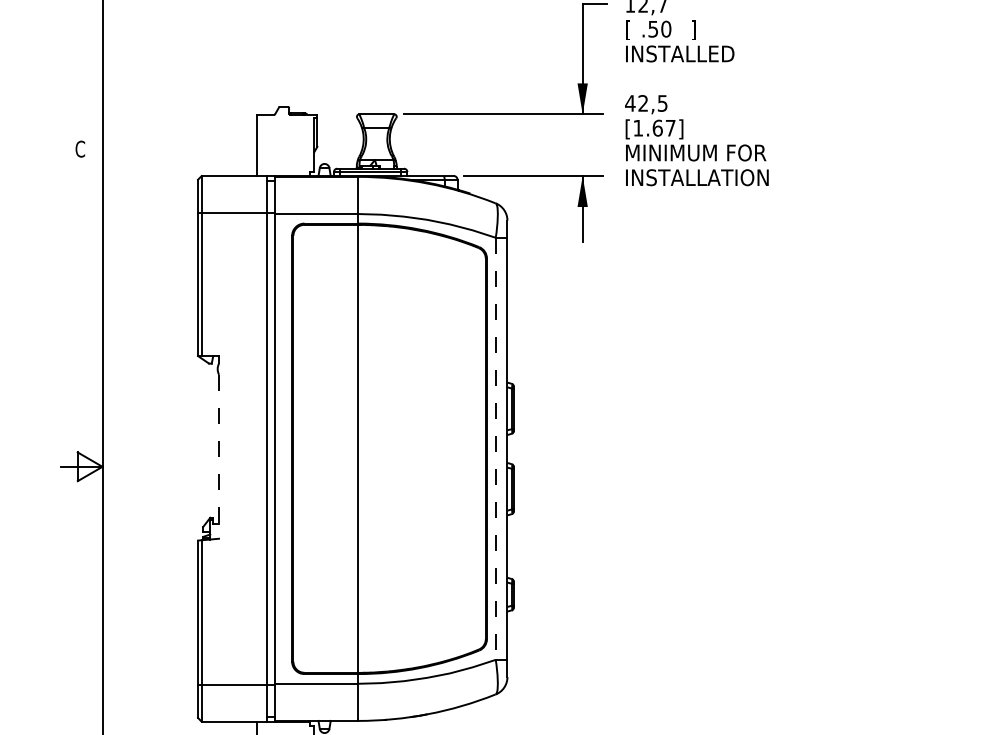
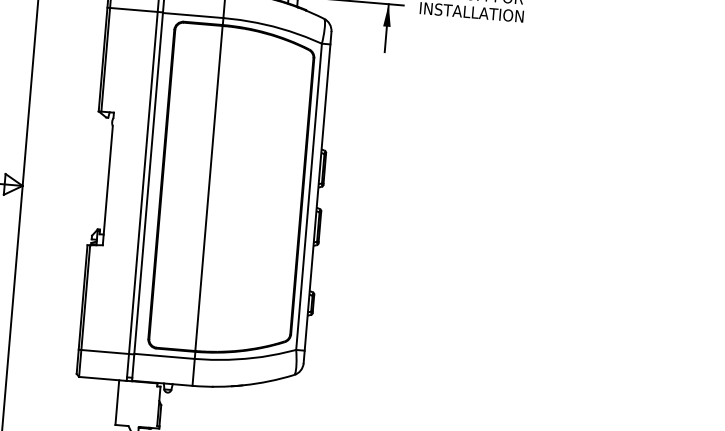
line: (495, 449) -> (308, 197), dashed -> solid
line: (219, 457) -> (108, 186), dashed -> solid

